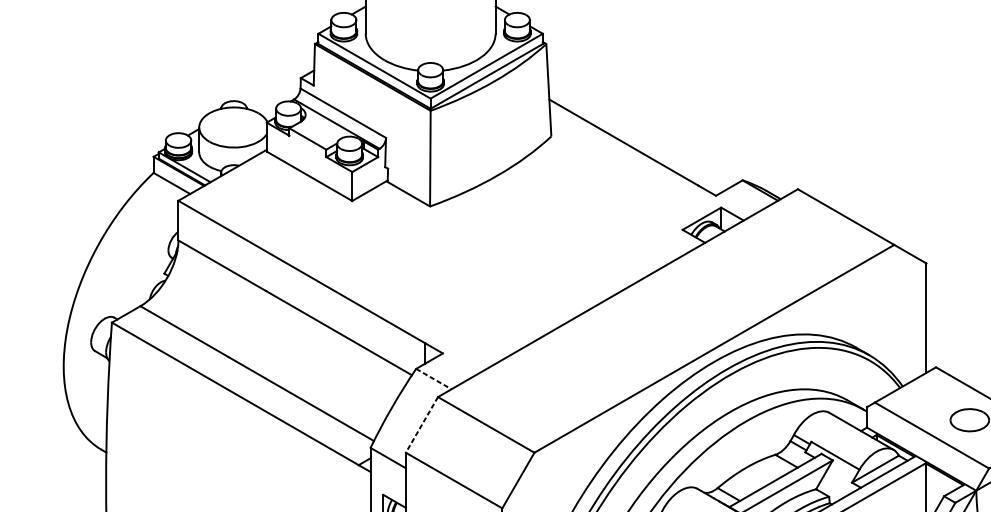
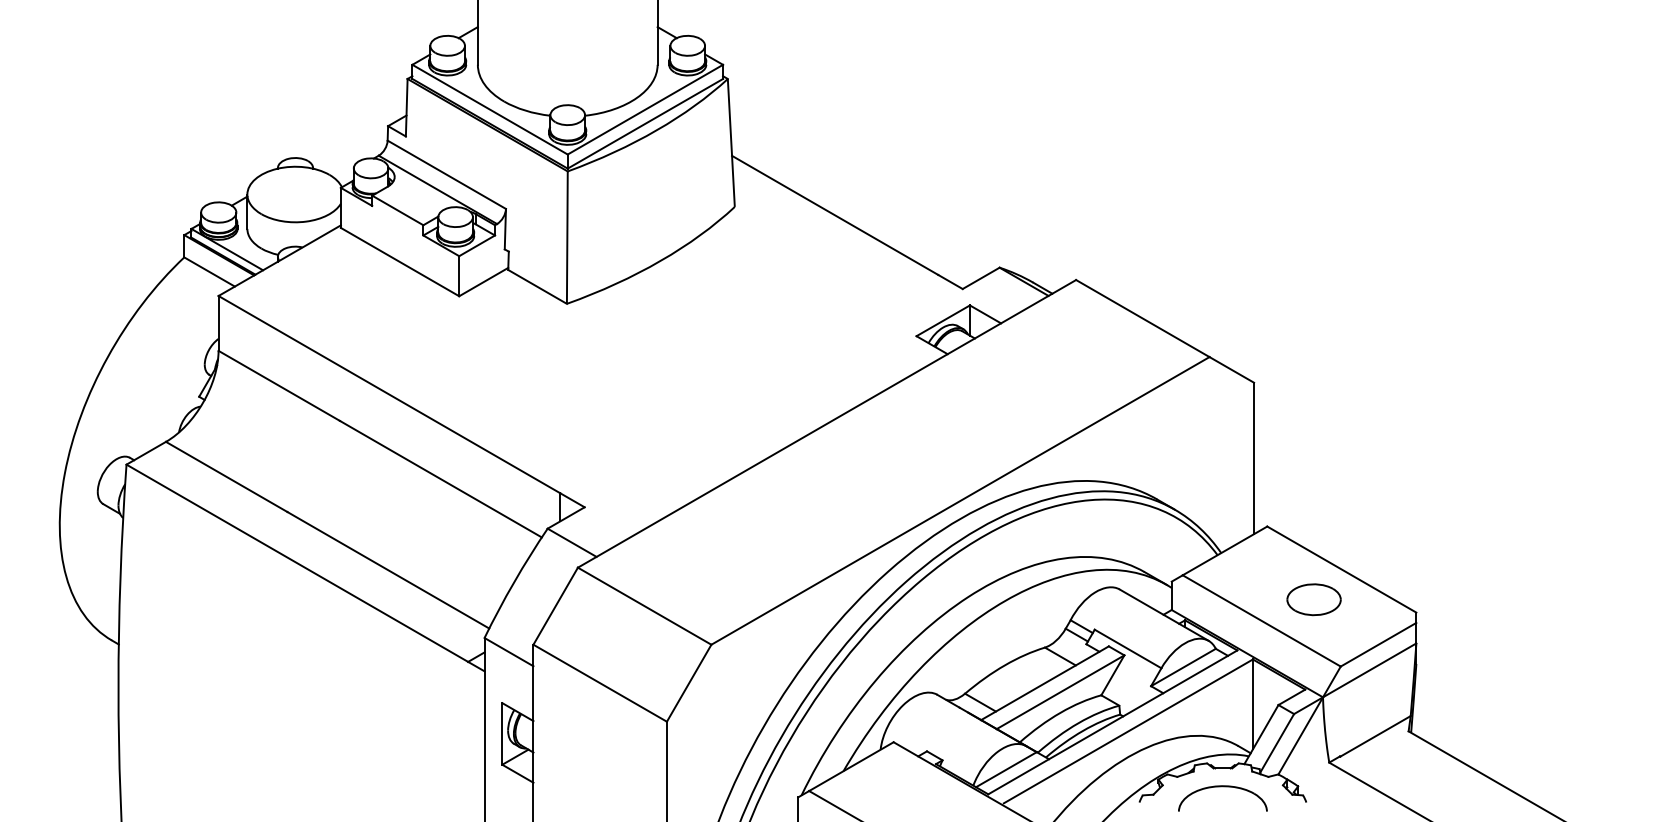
line: (434, 379) -> (572, 543), dashed -> solid
line: (421, 425) -> (555, 606), dashed -> solid

